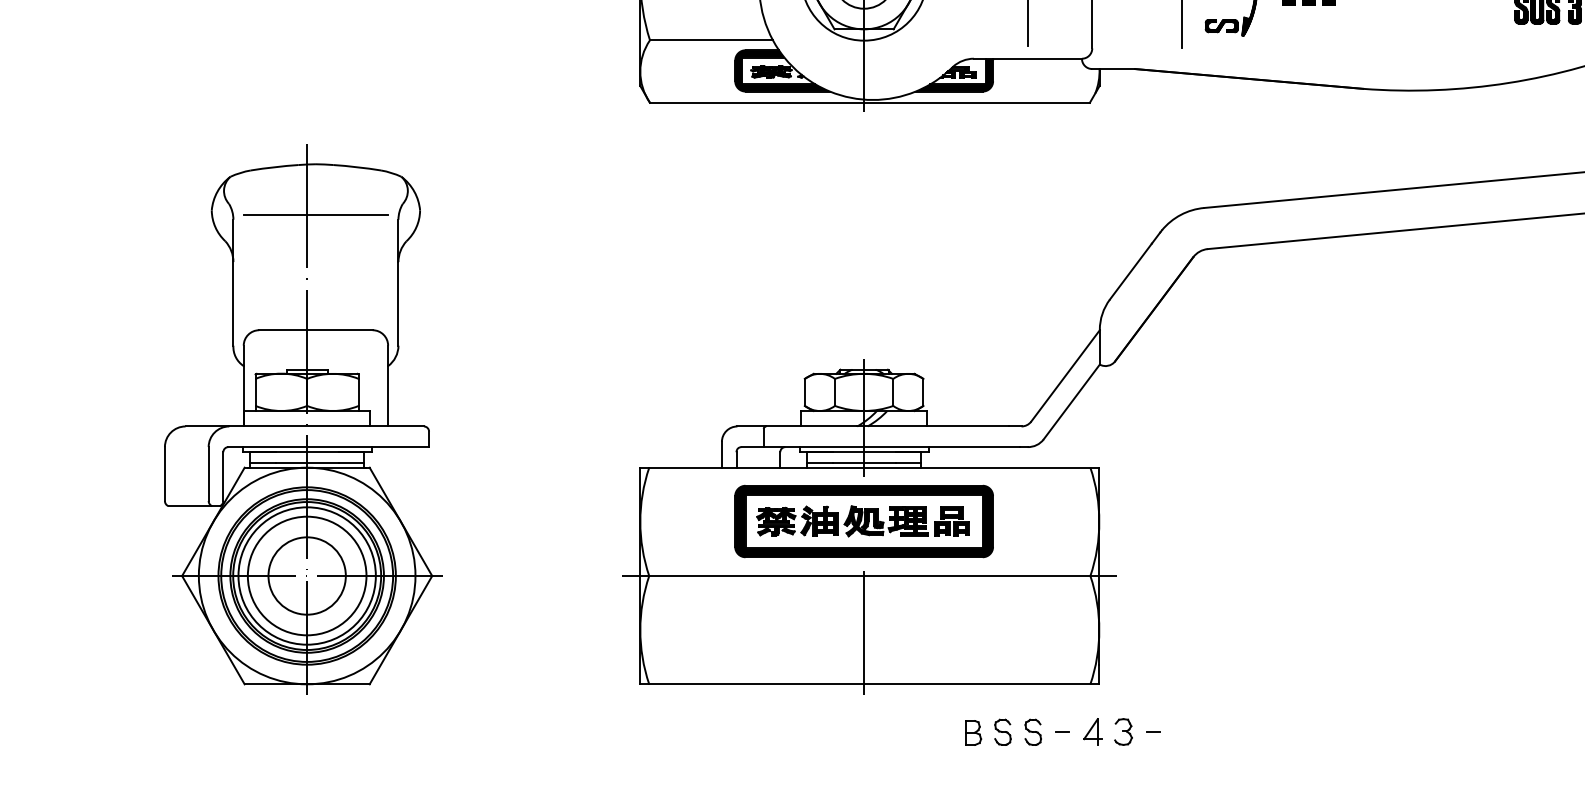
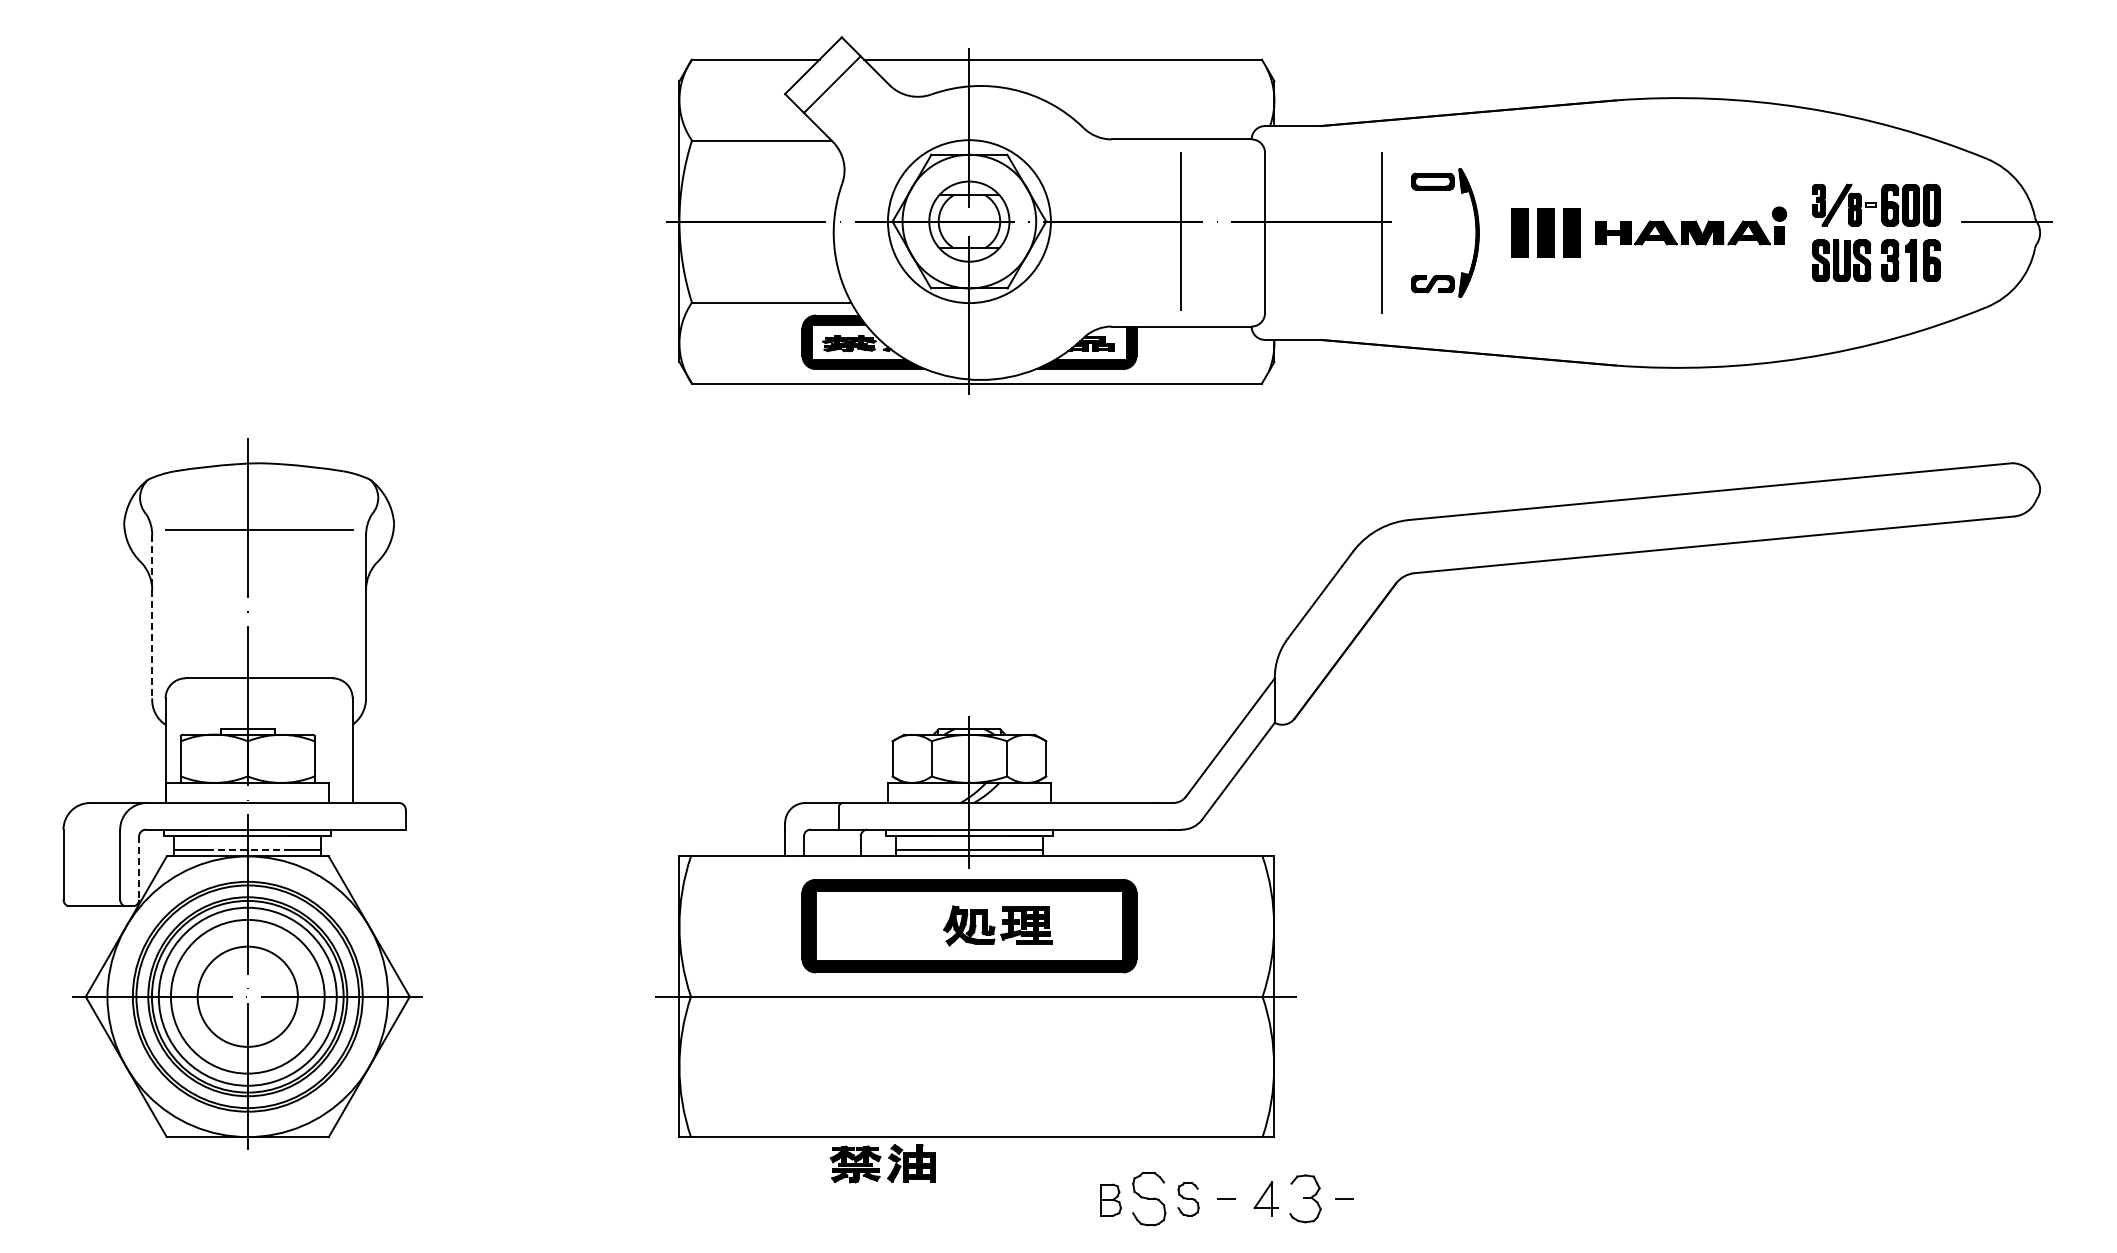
line: (233, 282) -> (152, 616), solid -> dashed
line: (306, 462) -> (247, 849), solid -> dashed
line: (223, 477) -> (139, 868), solid -> dashed
part: (797, 521) -> (882, 1163), moved
part: (952, 521) -> (1083, 925), removed
line: (864, 629) -> (969, 1066), removed
part: (1123, 731) -> (1305, 1198), size x1.4
part: (1003, 732) -> (1149, 1199), size x1.6

